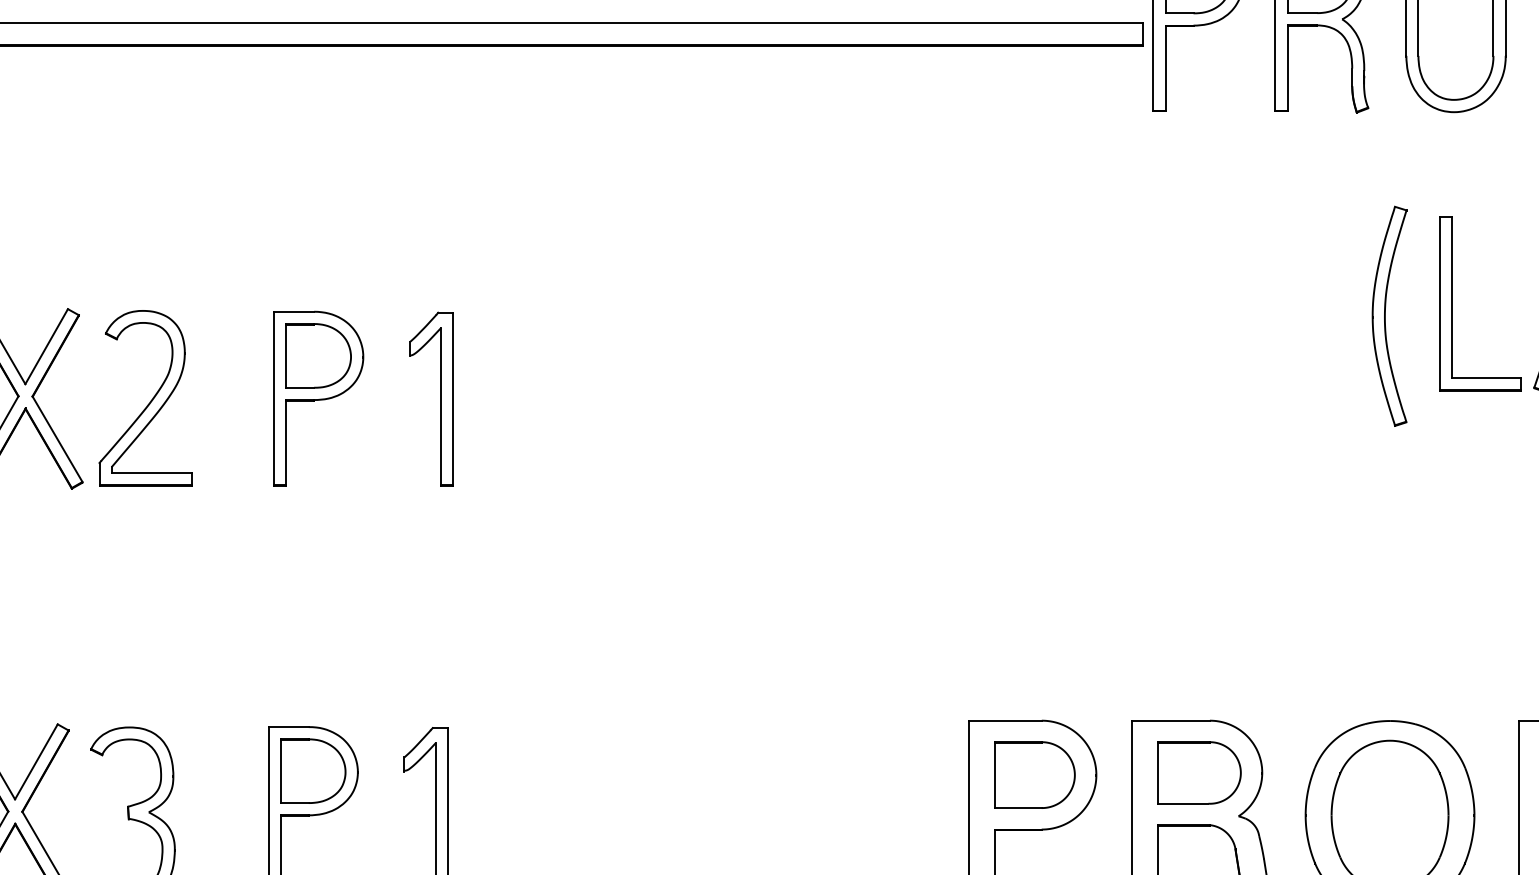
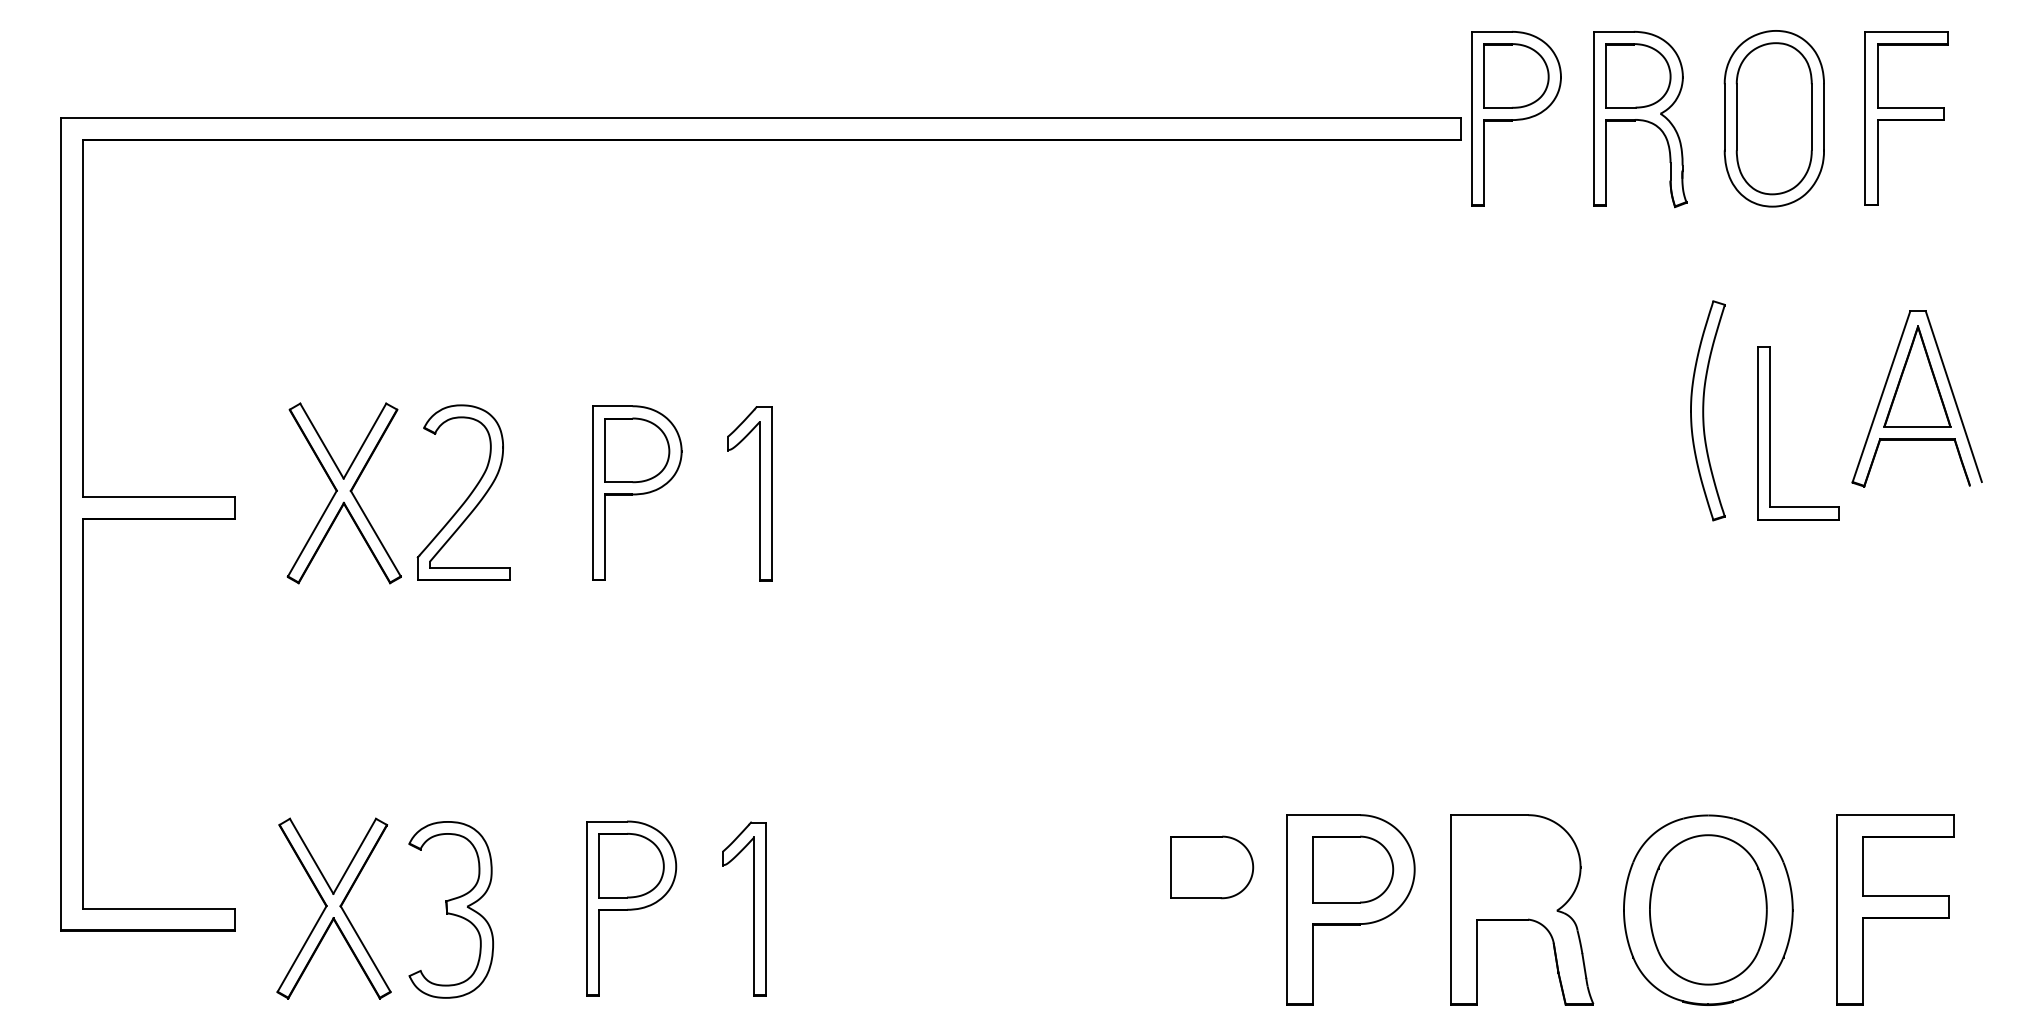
part: (1452, 304) -> (1770, 433), moved
part: (1200, 773) -> (1212, 867), moved

